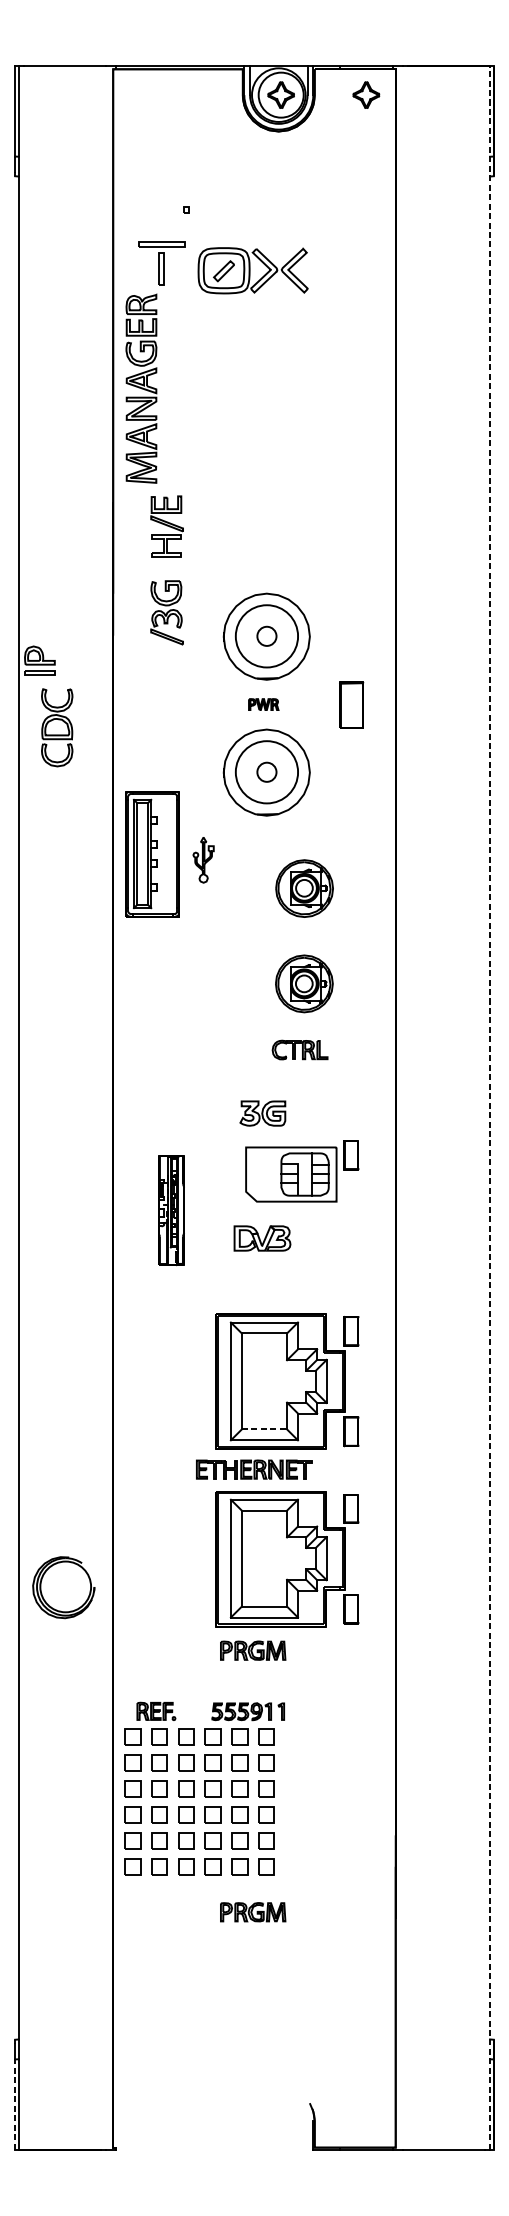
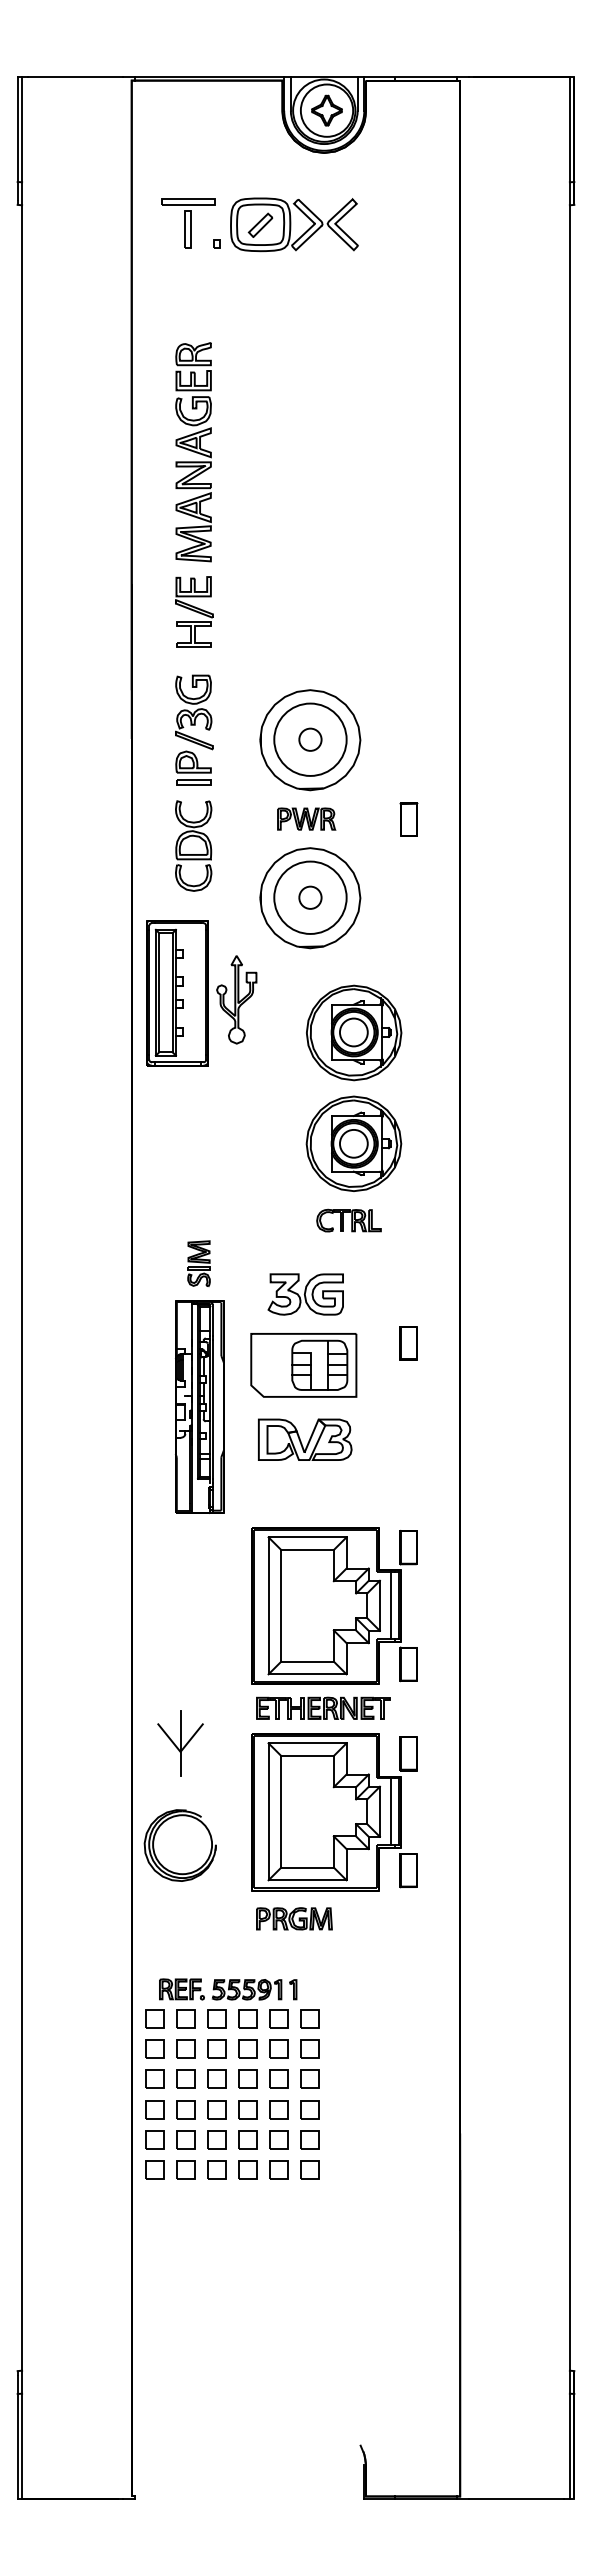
part: (365, 94) -> (425, 110), removed
part: (162, 263) -> (188, 223), moved
part: (253, 270) -> (294, 224), moved
part: (141, 389) -> (193, 452), moved
part: (39, 660) -> (193, 767), moved
part: (263, 704) -> (306, 818), size x1.67
part: (351, 704) -> (408, 819), size x0.62
part: (57, 727) -> (193, 845), moved
part: (203, 859) -> (236, 999), size x1.67
part: (304, 888) -> (354, 1032), size x1.43
part: (303, 983) -> (353, 1143), size x1.43
part: (170, 1086) -> (198, 1263), added
line: (489, 1108) -> (569, 1288), dashed -> solid
part: (262, 1113) -> (305, 1294), size x1.43
part: (291, 1174) -> (303, 1365), moved
part: (171, 1209) -> (199, 1406), size x1.67
part: (262, 1238) -> (305, 1439), size x1.43
line: (336, 1381) -> (391, 1605), added
line: (265, 1429) -> (308, 1661), dashed -> solid
part: (254, 1468) -> (323, 1707), moved
part: (155, 1499) -> (180, 1743), added
line: (336, 1558) -> (391, 1811), added
part: (63, 1587) -> (179, 1845), moved
part: (248, 1711) -> (254, 1989), moved
part: (253, 1911) -> (294, 2222), removed
line: (14, 2103) -> (17, 2445), dashed -> solid

